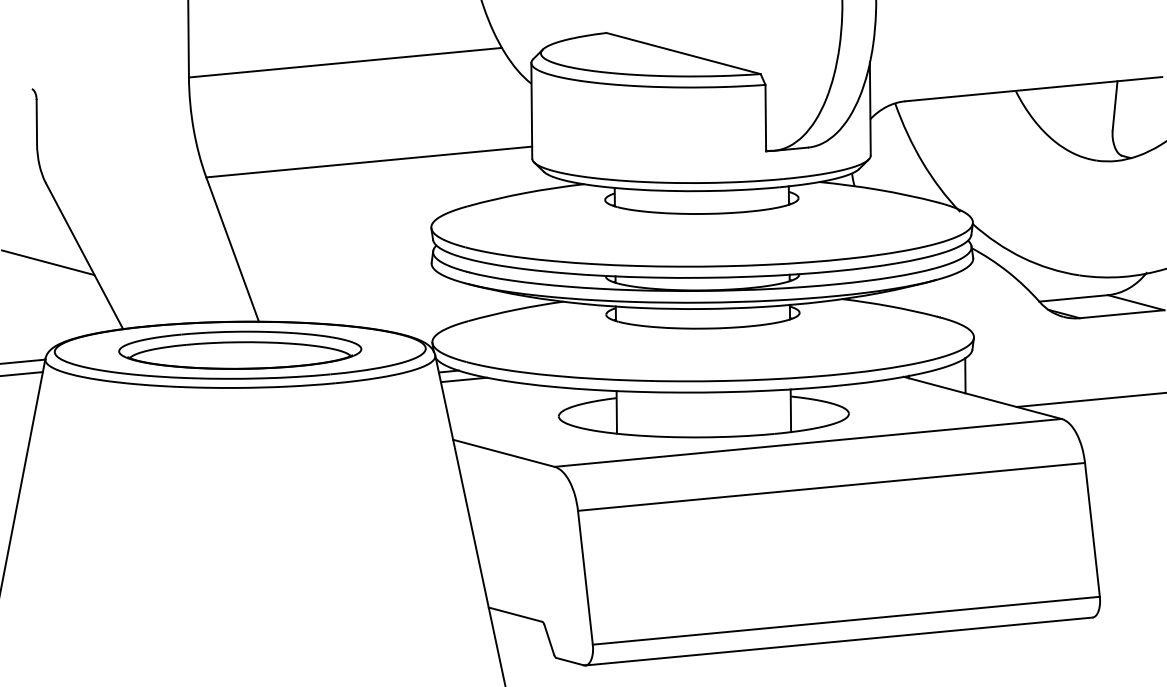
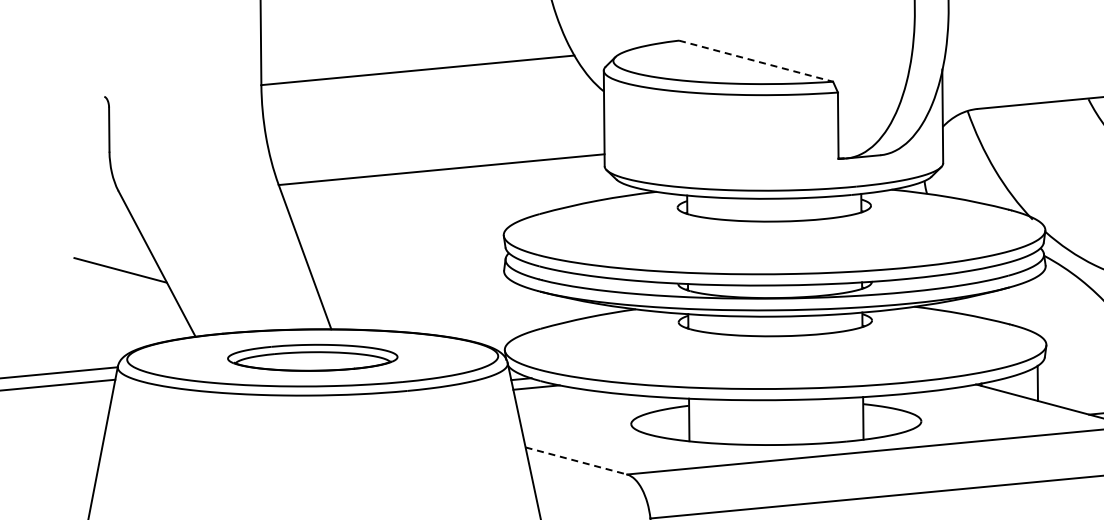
line: (683, 53) -> (755, 61), solid -> dashed
part: (240, 349) -> (312, 357), size x0.7
line: (503, 453) -> (575, 461), solid -> dashed

